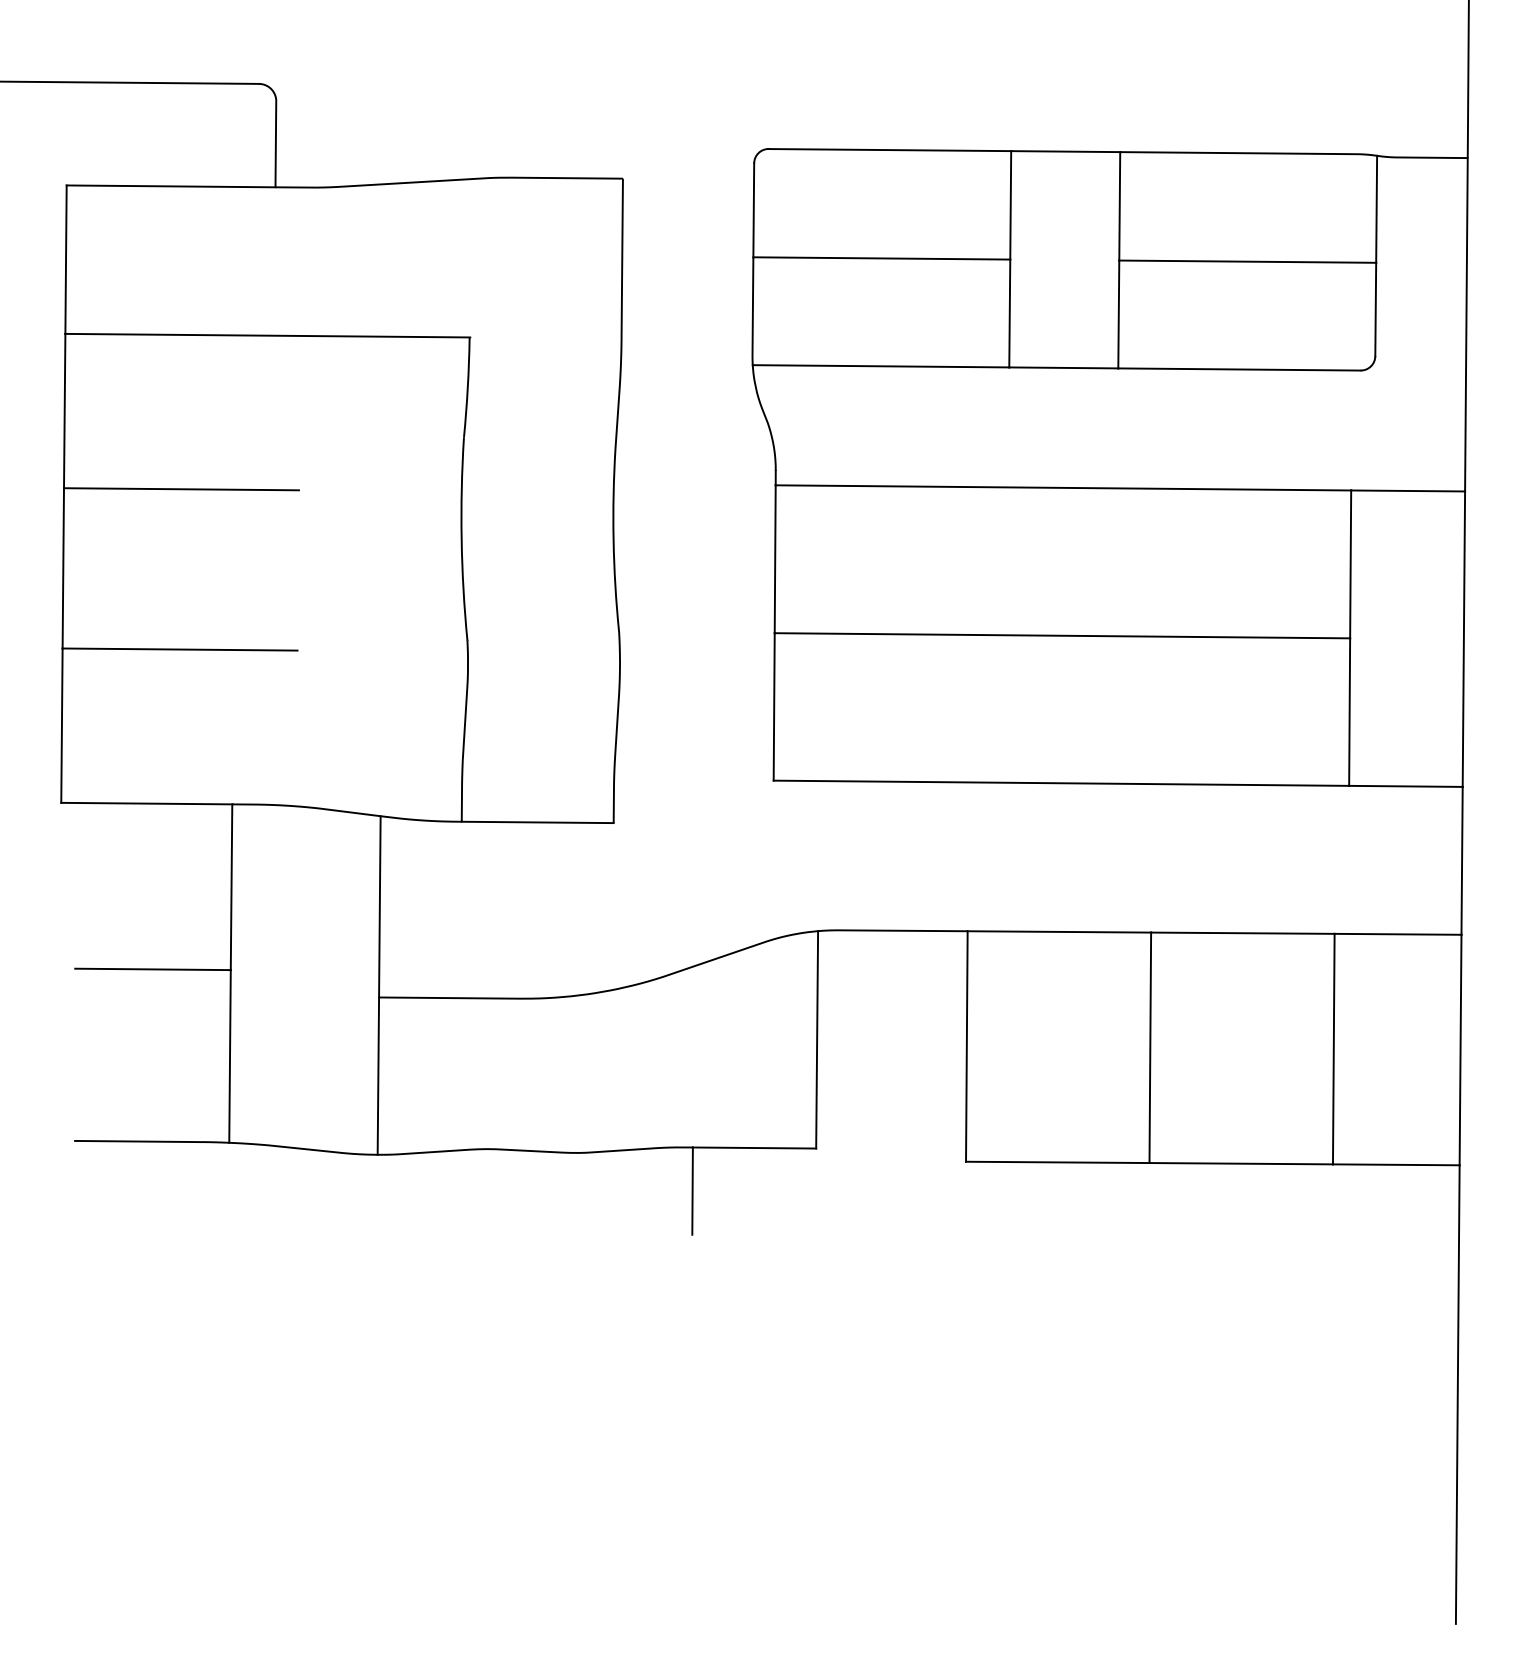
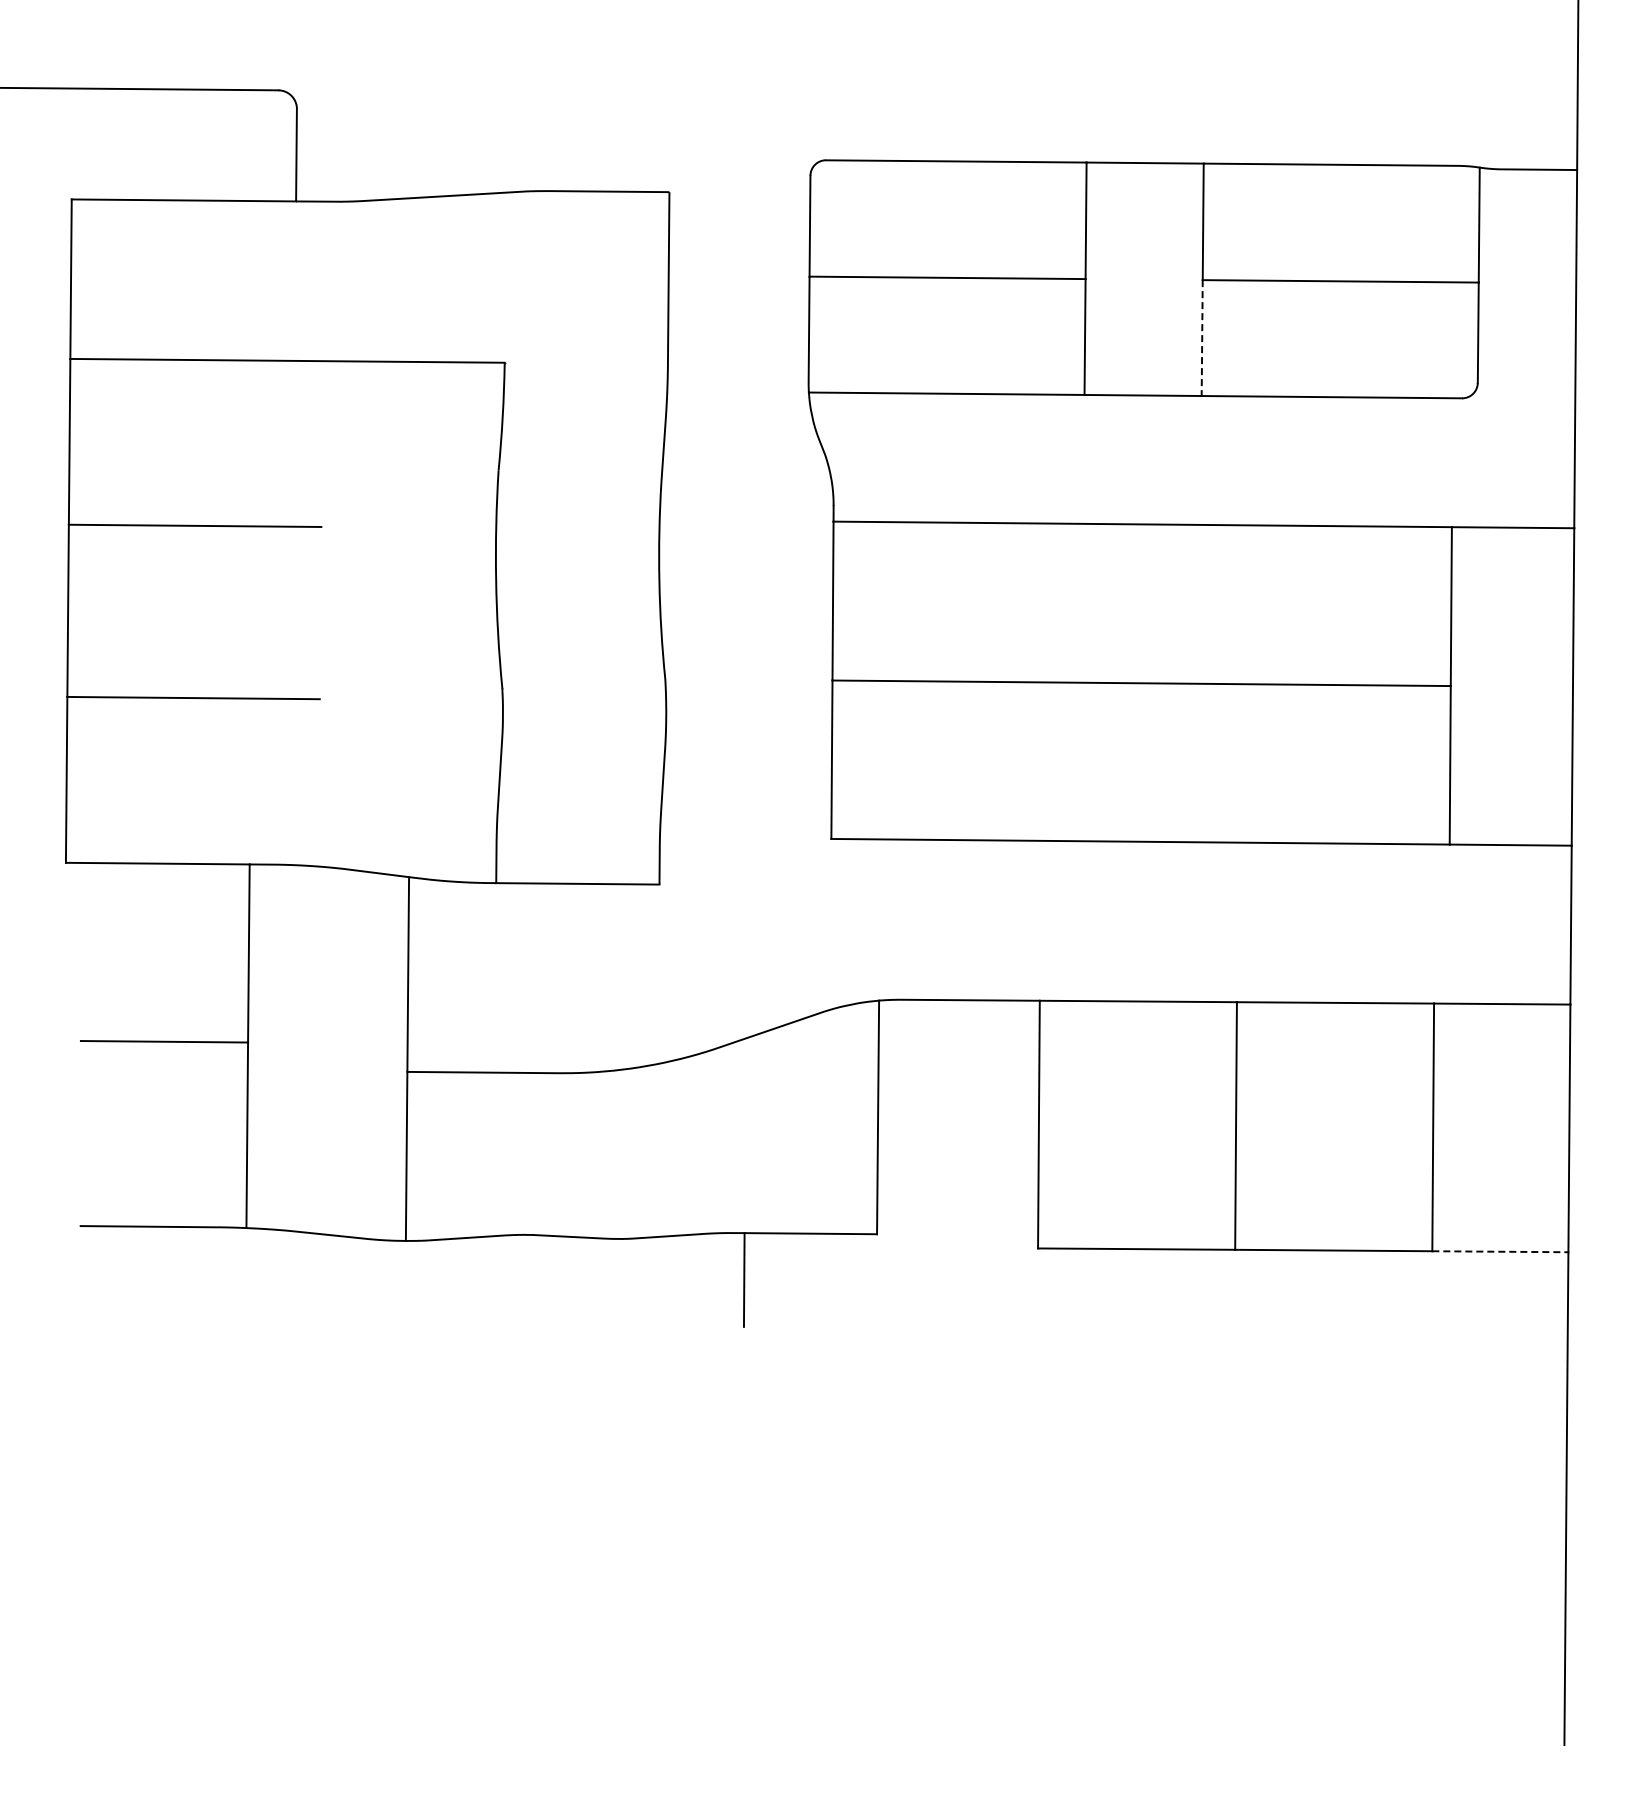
line: (1119, 314) -> (1202, 338), solid -> dashed
line: (1396, 1164) -> (1500, 1251), solid -> dashed

